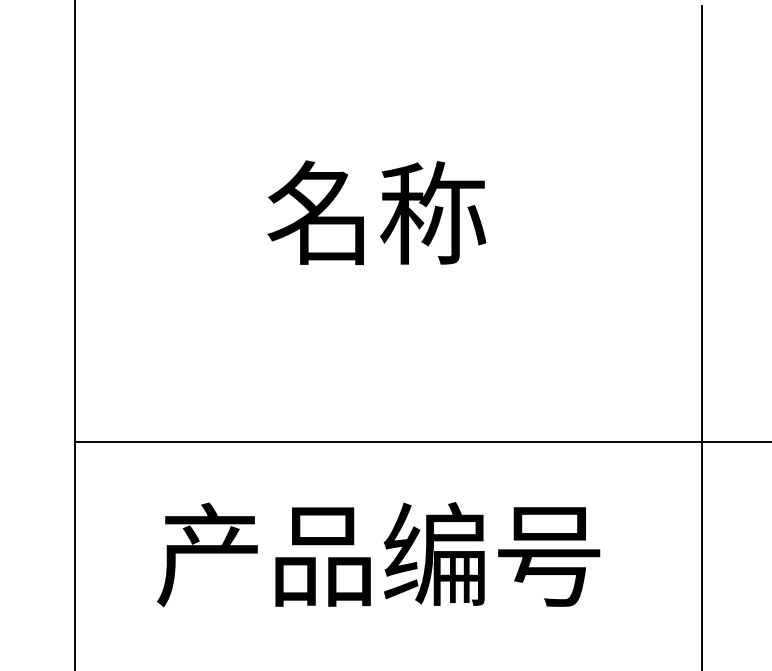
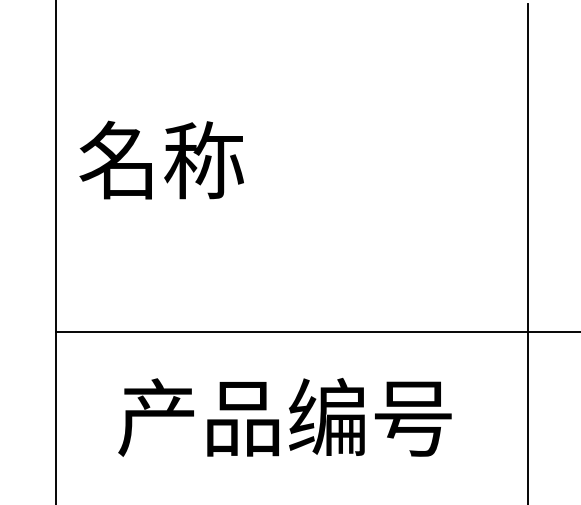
text: (376, 212) -> (161, 159), moved

